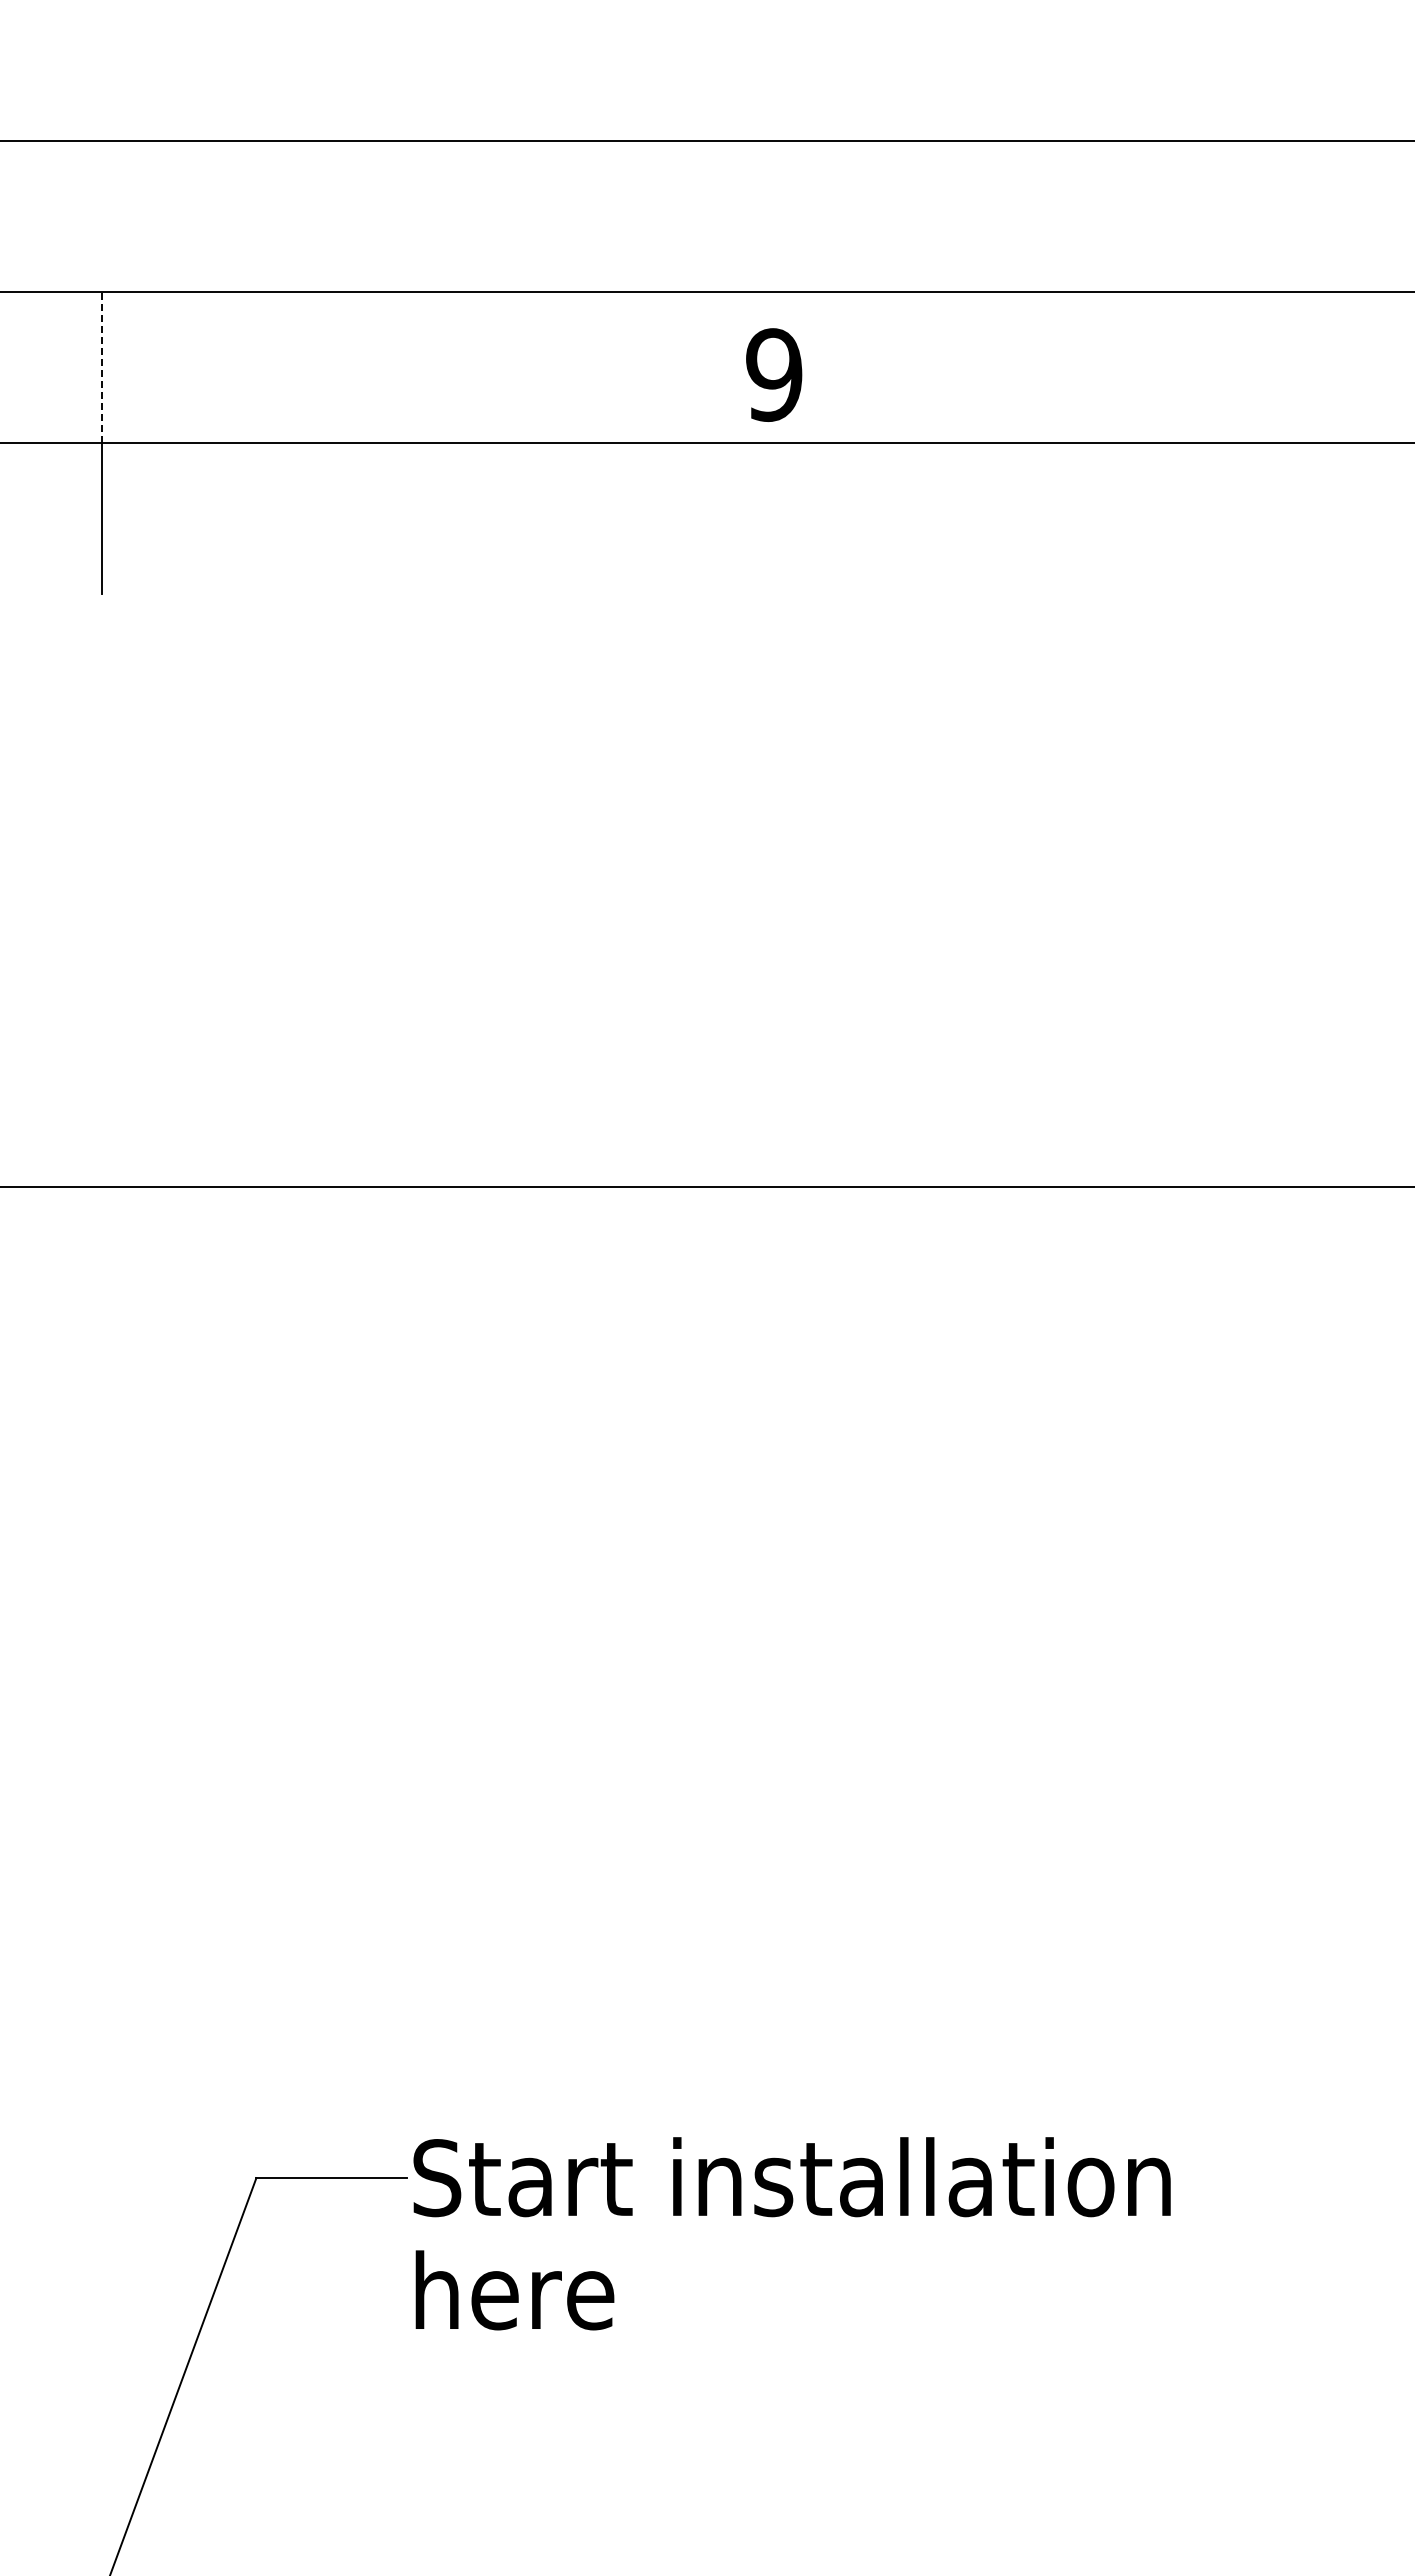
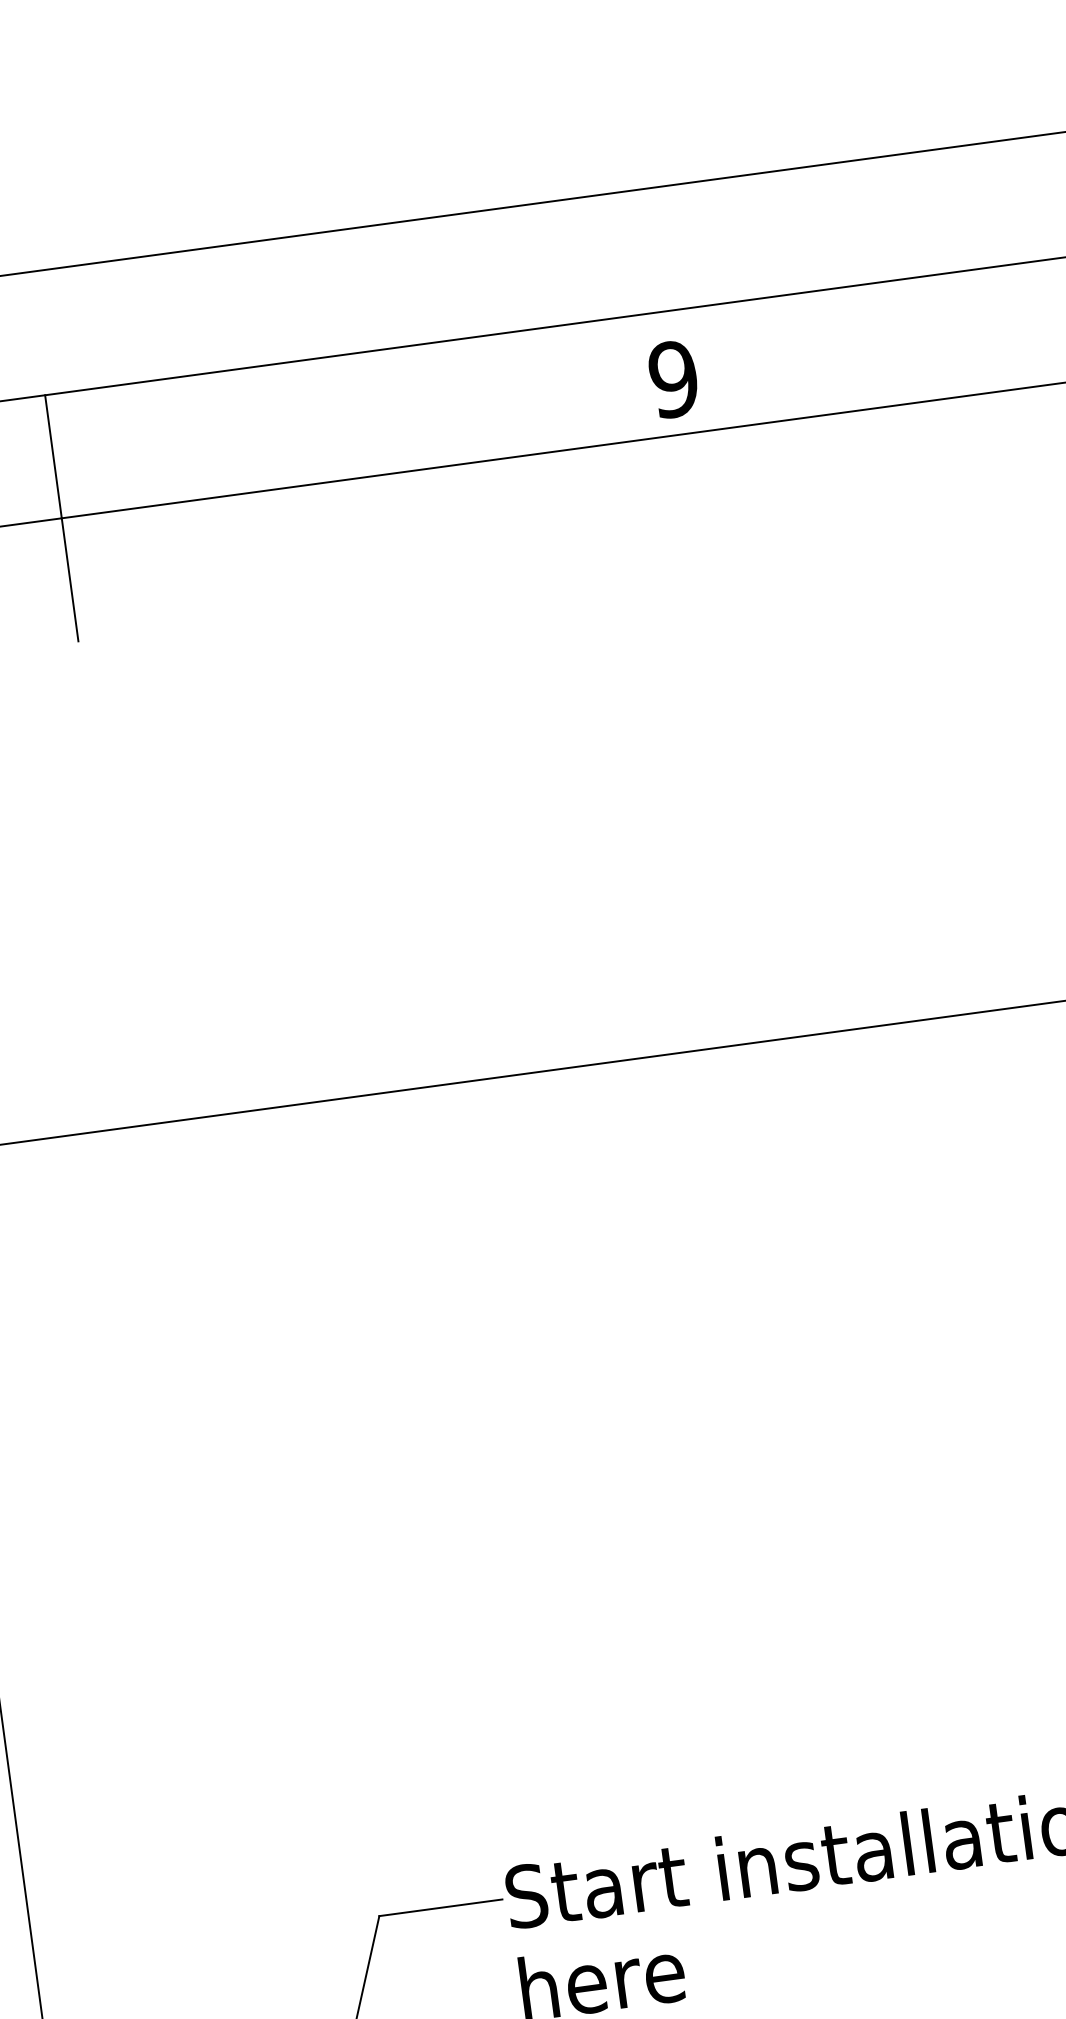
line: (101, 366) -> (53, 456), dashed -> solid
text: (774, 374) -> (673, 378), moved

